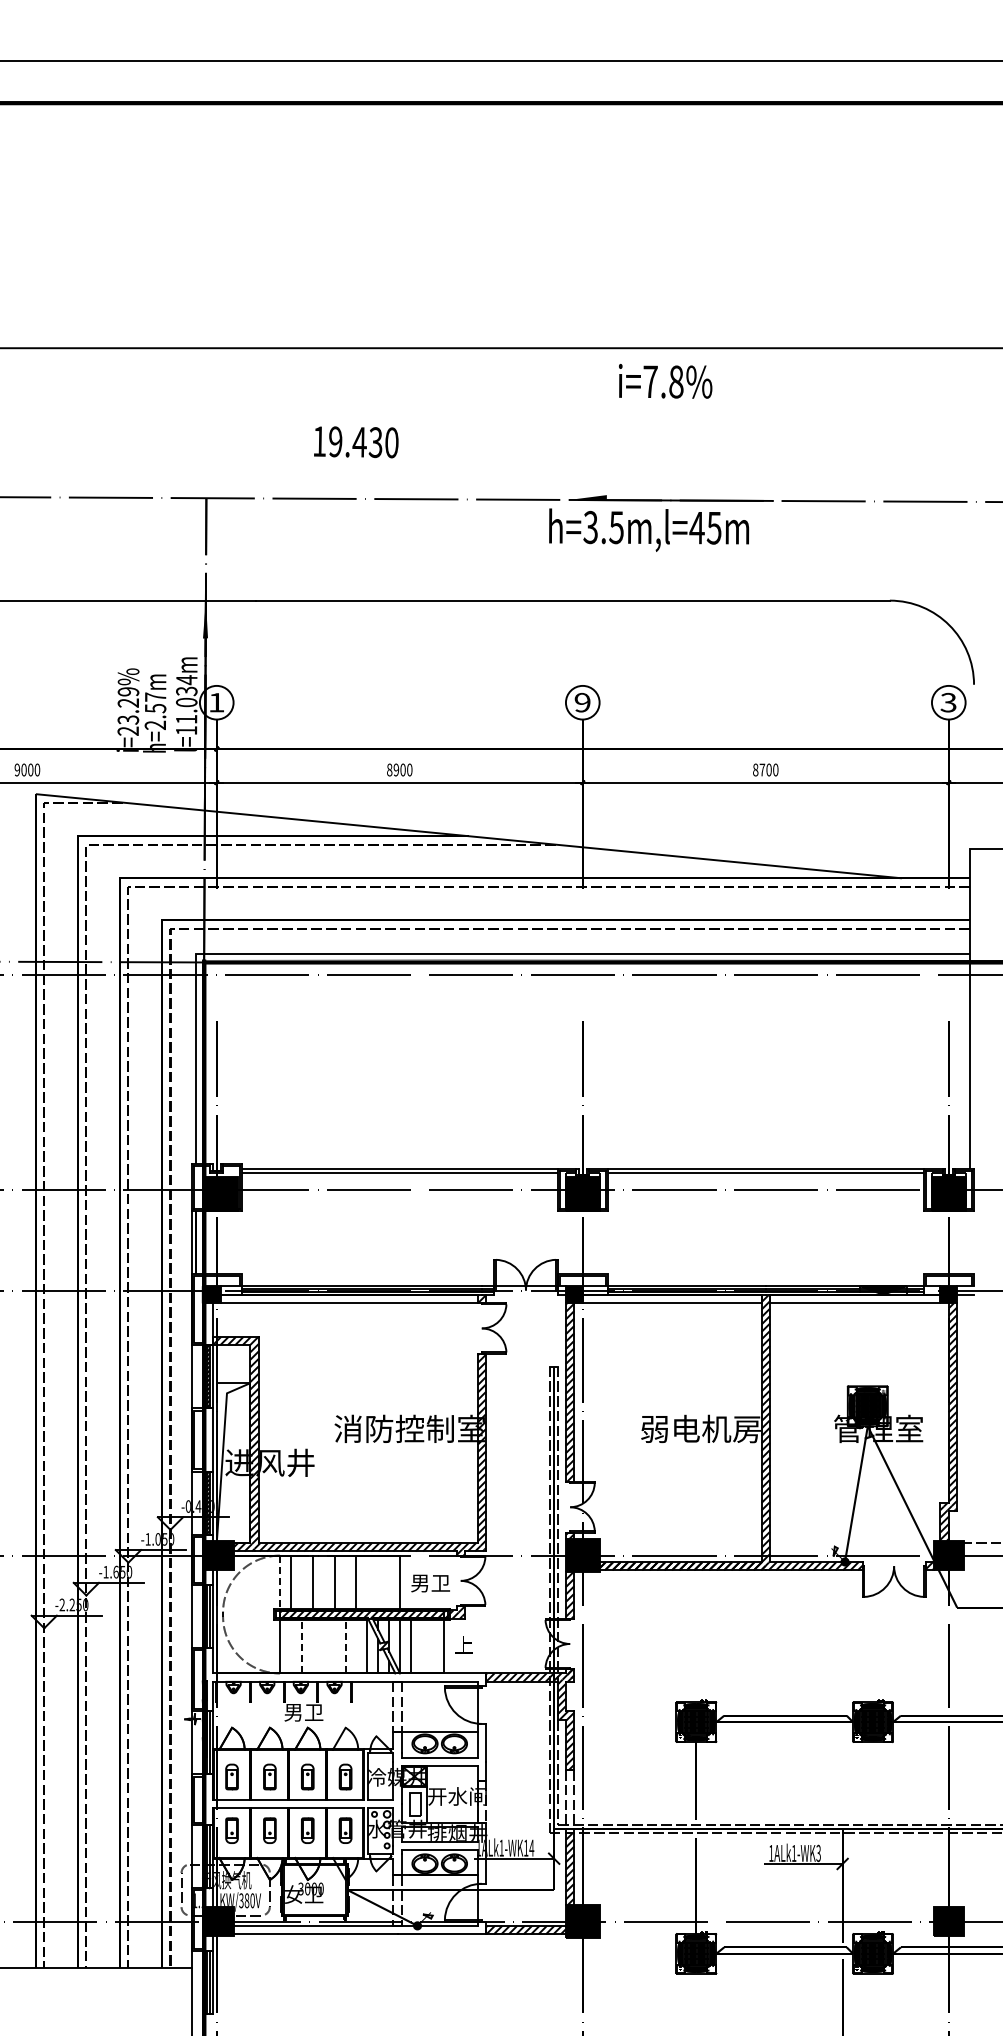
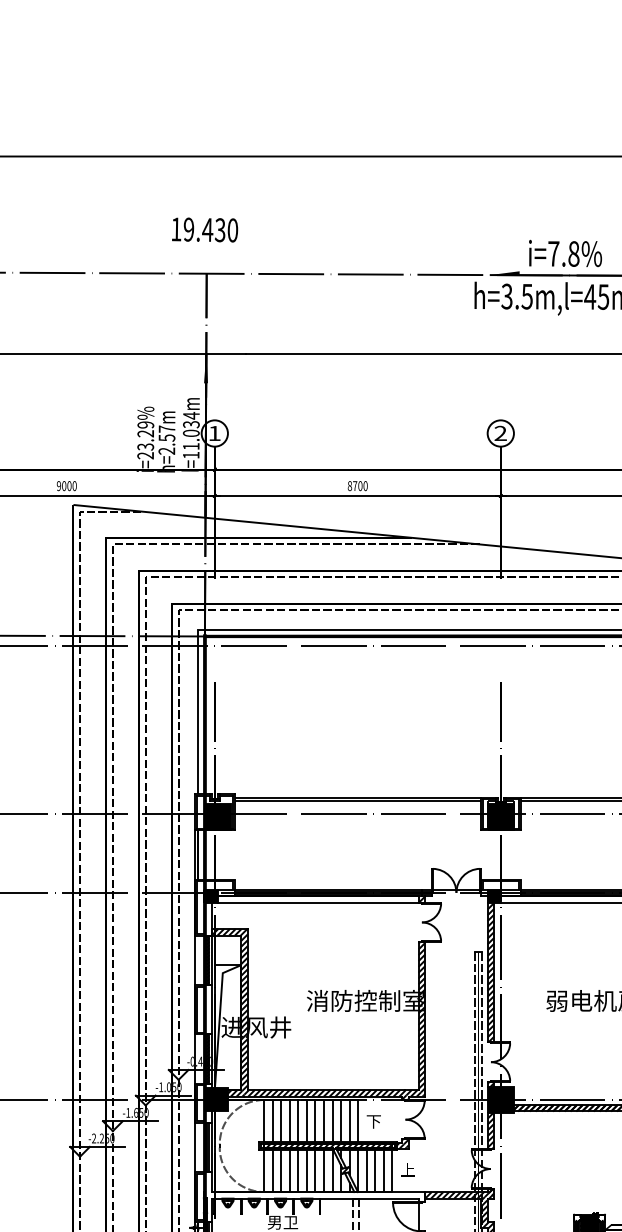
text: (665, 381) -> (565, 253), moved
text: (356, 442) -> (205, 230), moved
text: (582, 702) -> (500, 433), 9 -> 2
text: (396, 769) -> (355, 485), 8900 -> 8700
line: (301, 1581) -> (281, 1120), added
line: (323, 1581) -> (298, 1120), added
line: (345, 1581) -> (315, 1120), added
line: (367, 1581) -> (332, 1120), added
line: (378, 1581) -> (341, 1120), added
line: (389, 1581) -> (349, 1120), added
line: (279, 1582) -> (263, 1120), dashed -> solid
text: (430, 1583) -> (381, 1121), 男卫 -> 下
line: (290, 1646) -> (272, 1170), added
line: (301, 1646) -> (281, 1170), dashed -> solid
line: (312, 1646) -> (289, 1170), added
line: (323, 1646) -> (298, 1170), added
line: (334, 1646) -> (306, 1170), added
line: (345, 1646) -> (315, 1170), dashed -> solid
line: (356, 1646) -> (323, 1170), added
line: (422, 1646) -> (375, 1170), added
line: (433, 1646) -> (384, 1170), added

